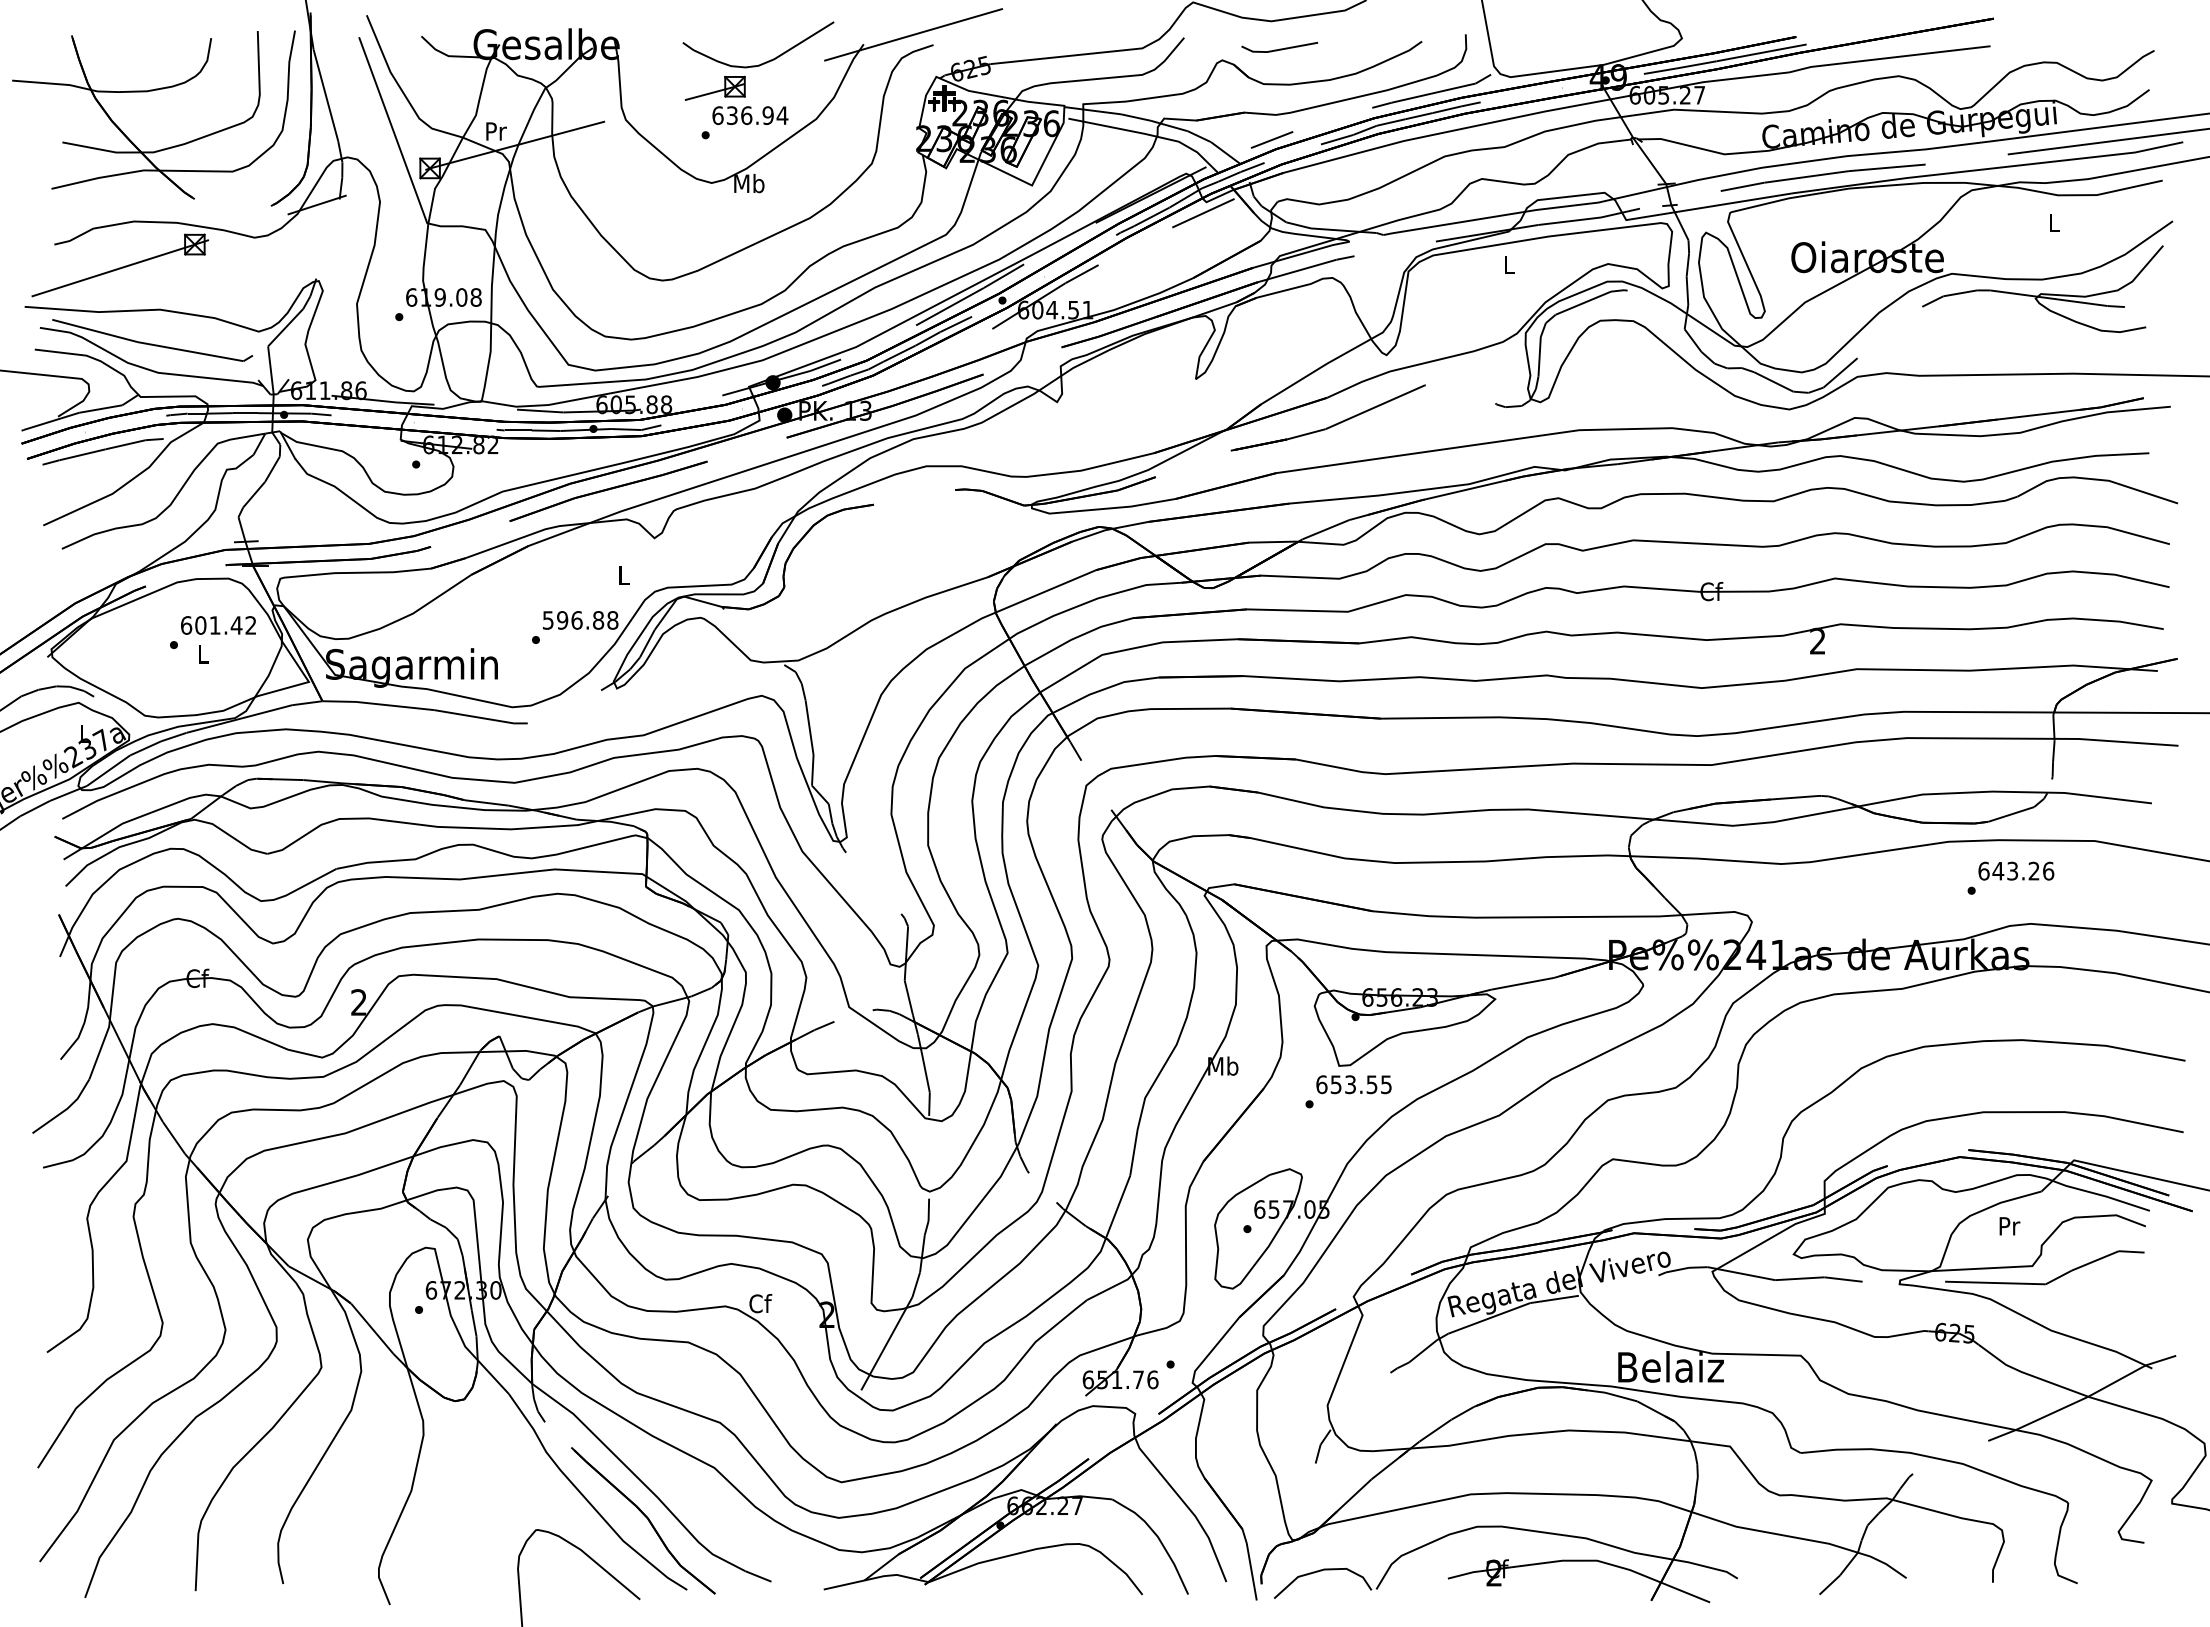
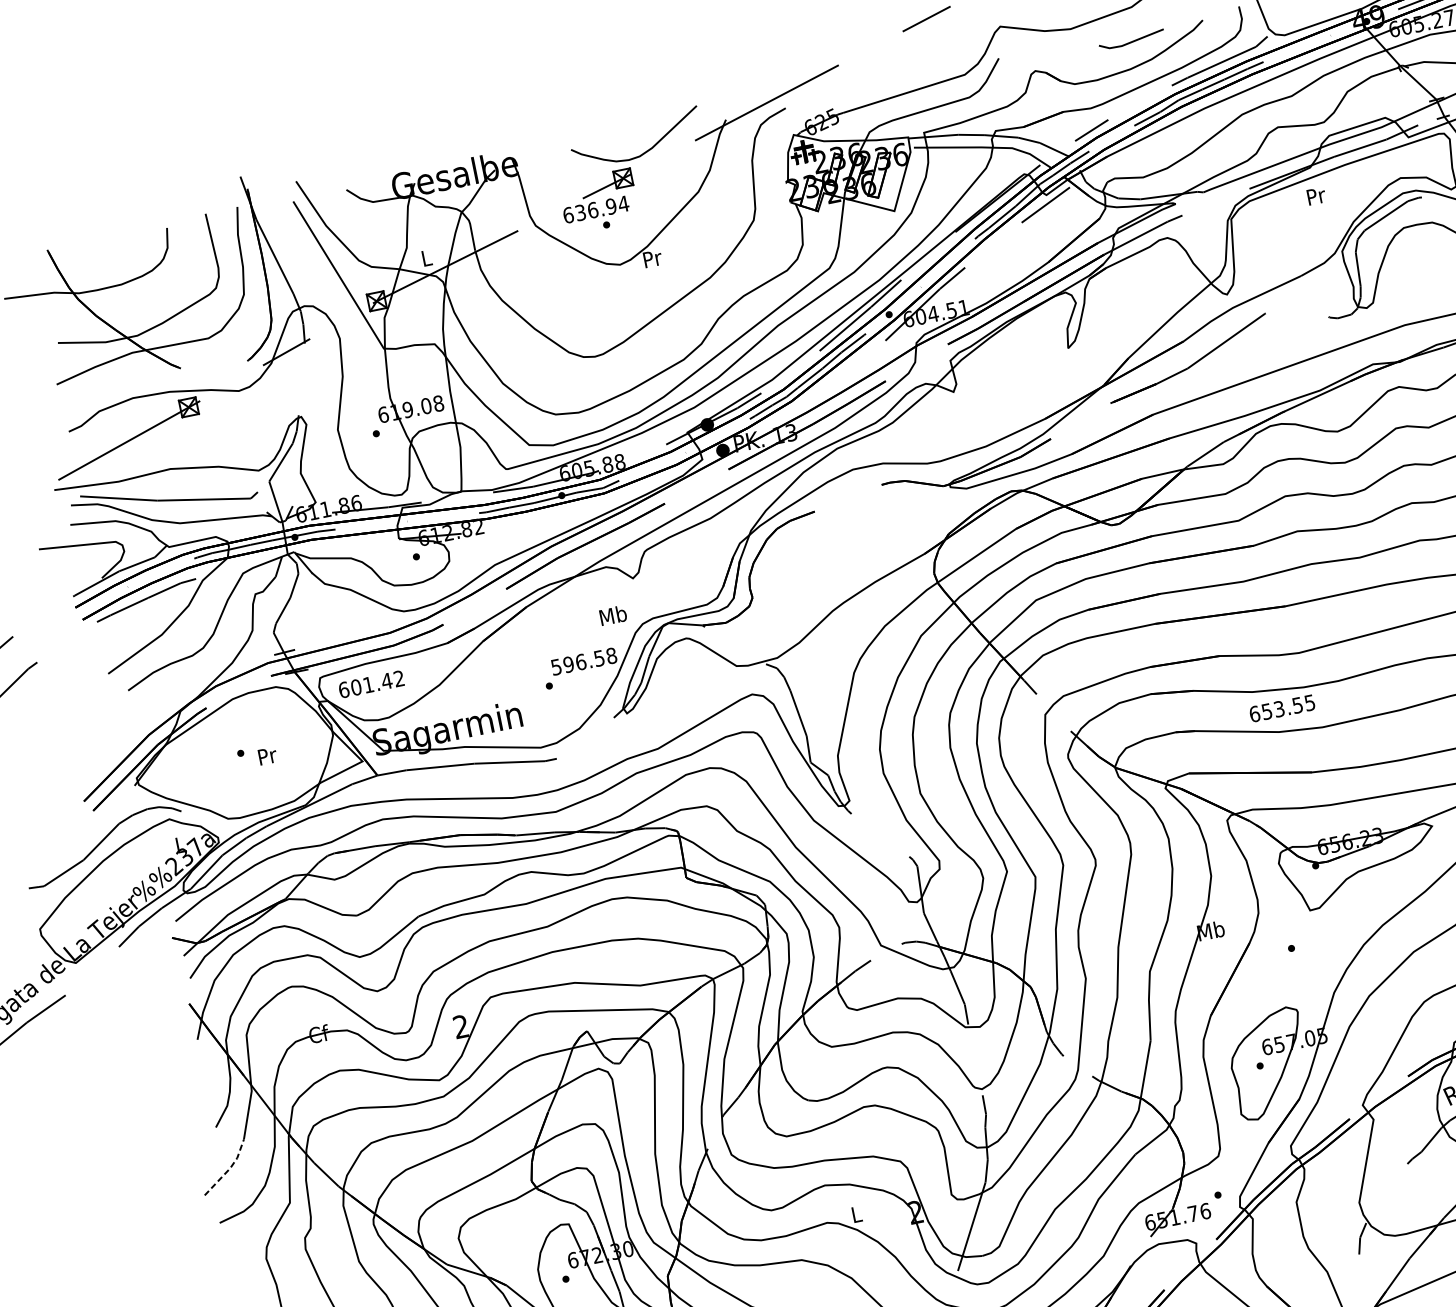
line: (1279, 48) -> (1131, 40), moved
text: (750, 115) -> (596, 209), moved
text: (496, 131) -> (427, 258), Pr -> L
text: (749, 183) -> (652, 258), Mb -> Pr
text: (1509, 265) -> (1316, 196), L -> Pr
text: (623, 574) -> (612, 614), L -> Mb
text: (598, 620) -> (599, 658), 596.88 -> 596.58
text: (218, 625) -> (371, 684), moved
text: (203, 654) -> (267, 756), L -> Pr
text: (1353, 1084) -> (1281, 708), moved
line: (66, 1109) -> (229, 1169), solid -> dashed
text: (760, 1303) -> (856, 1214), Cf -> L

